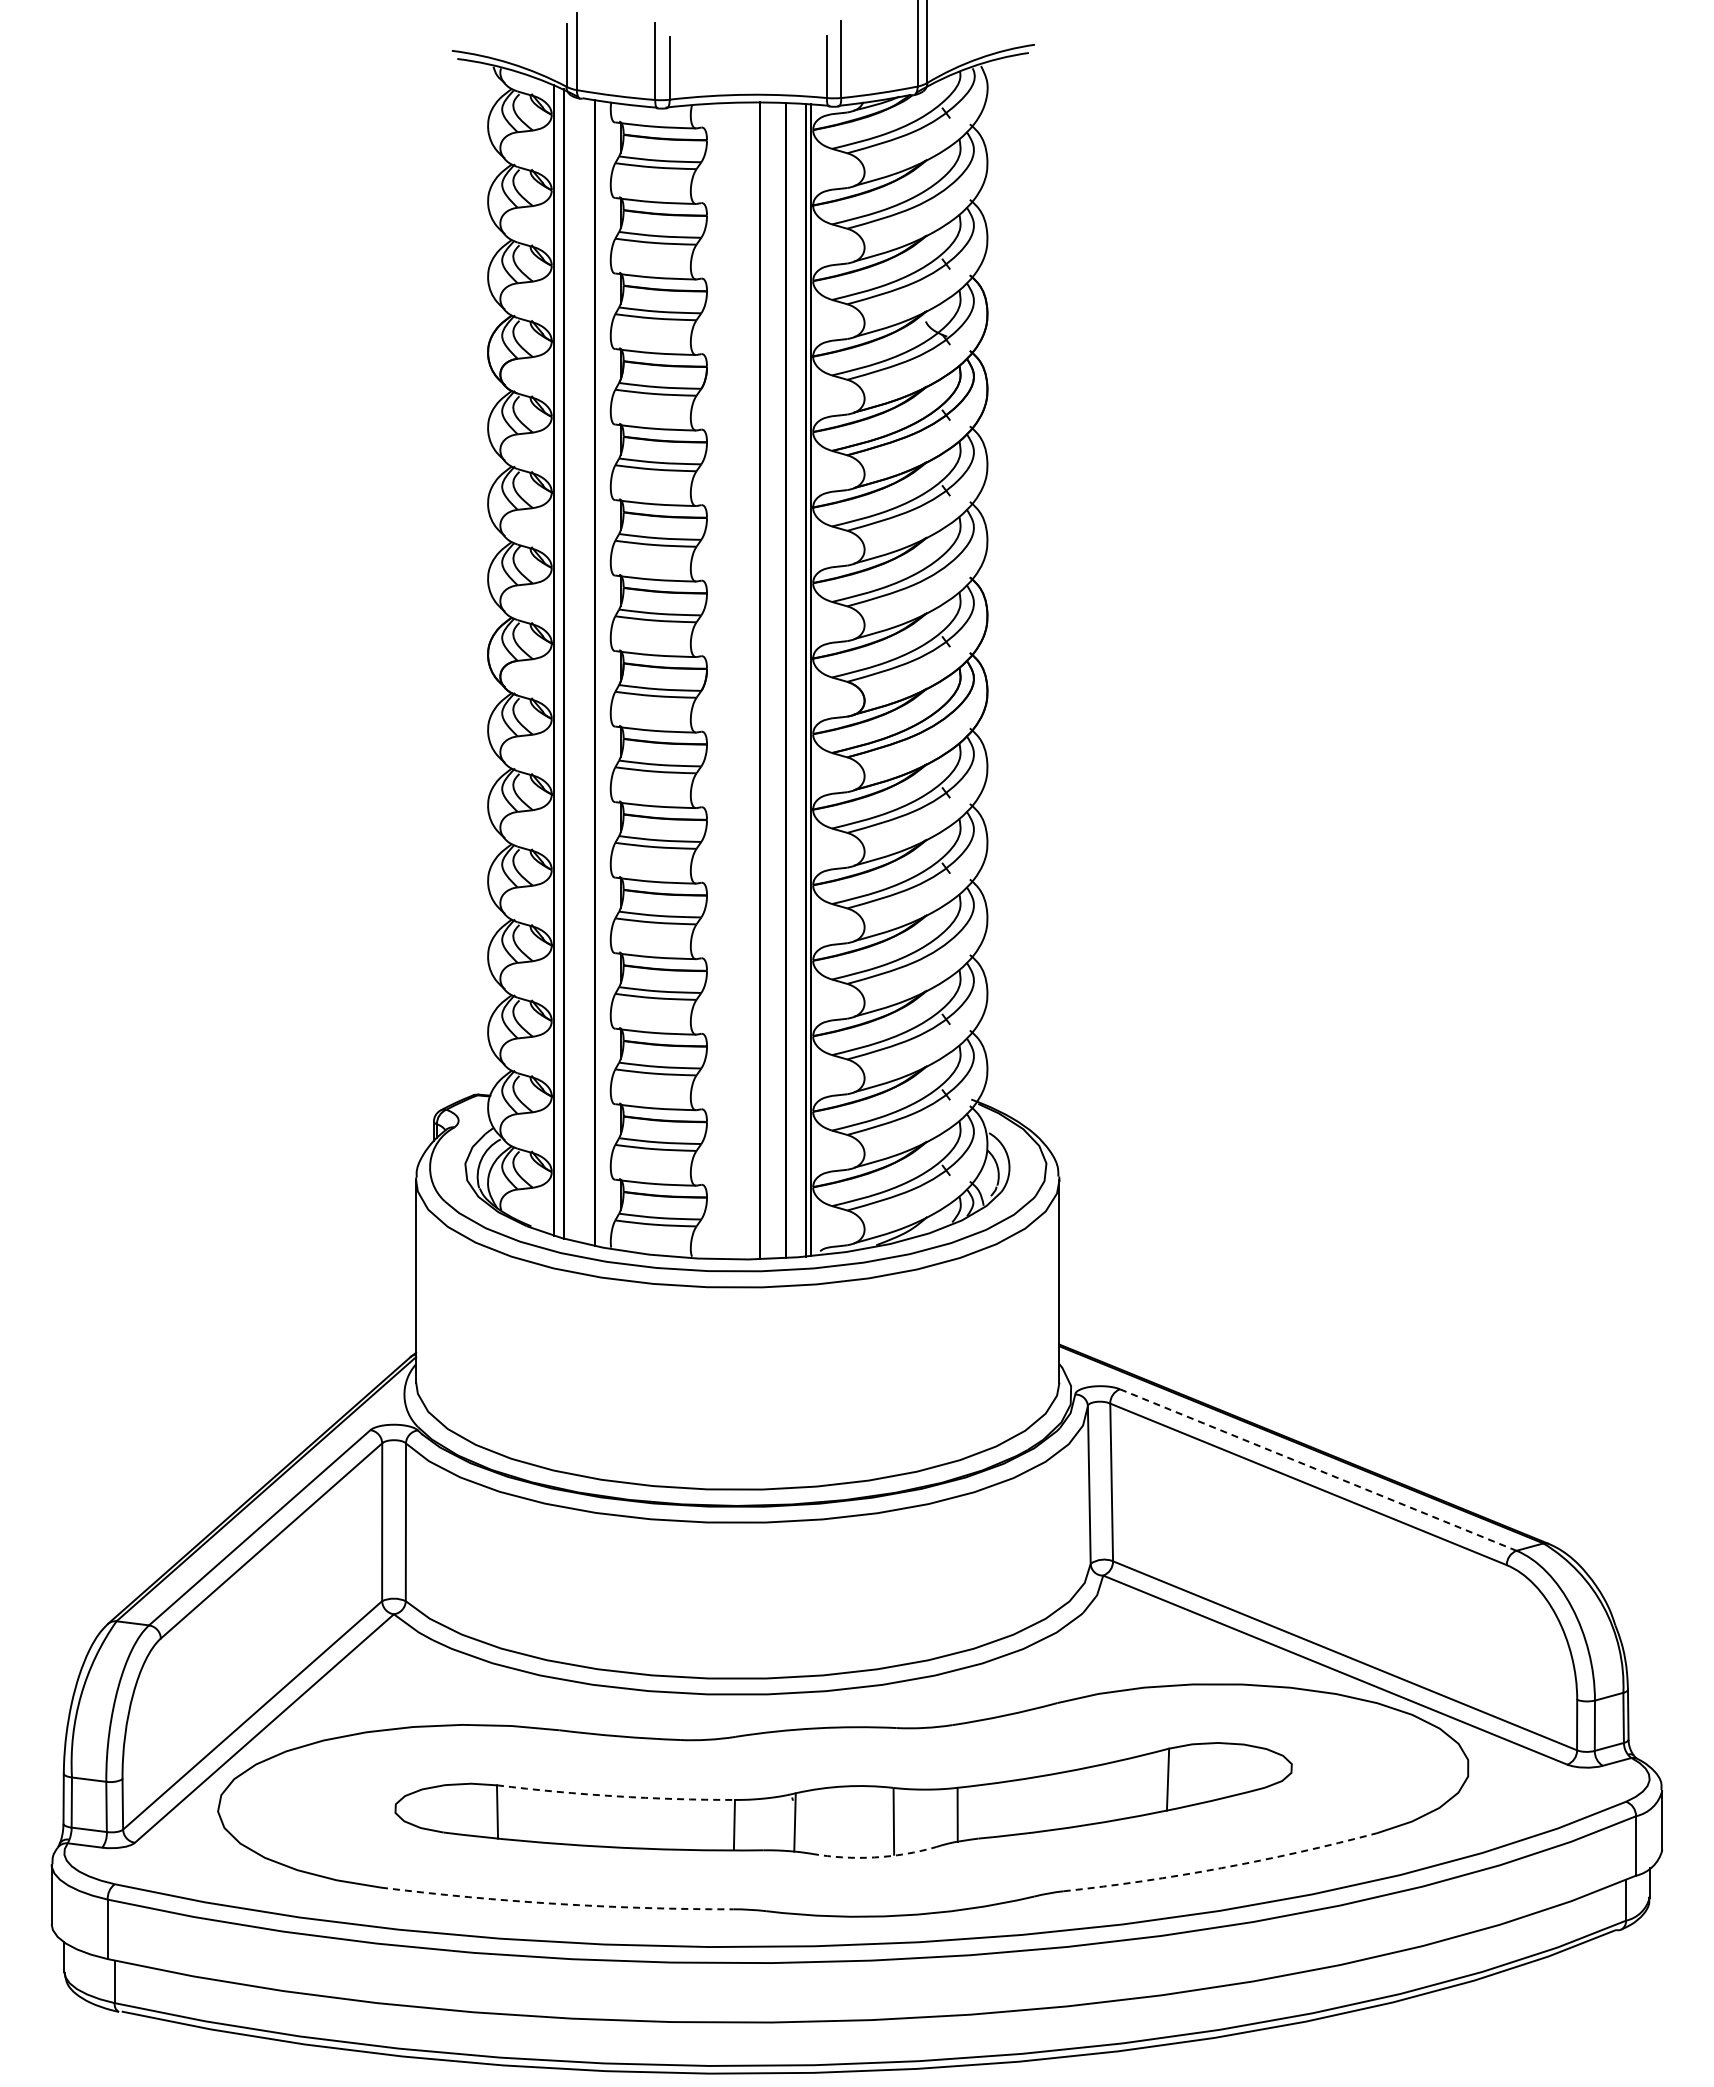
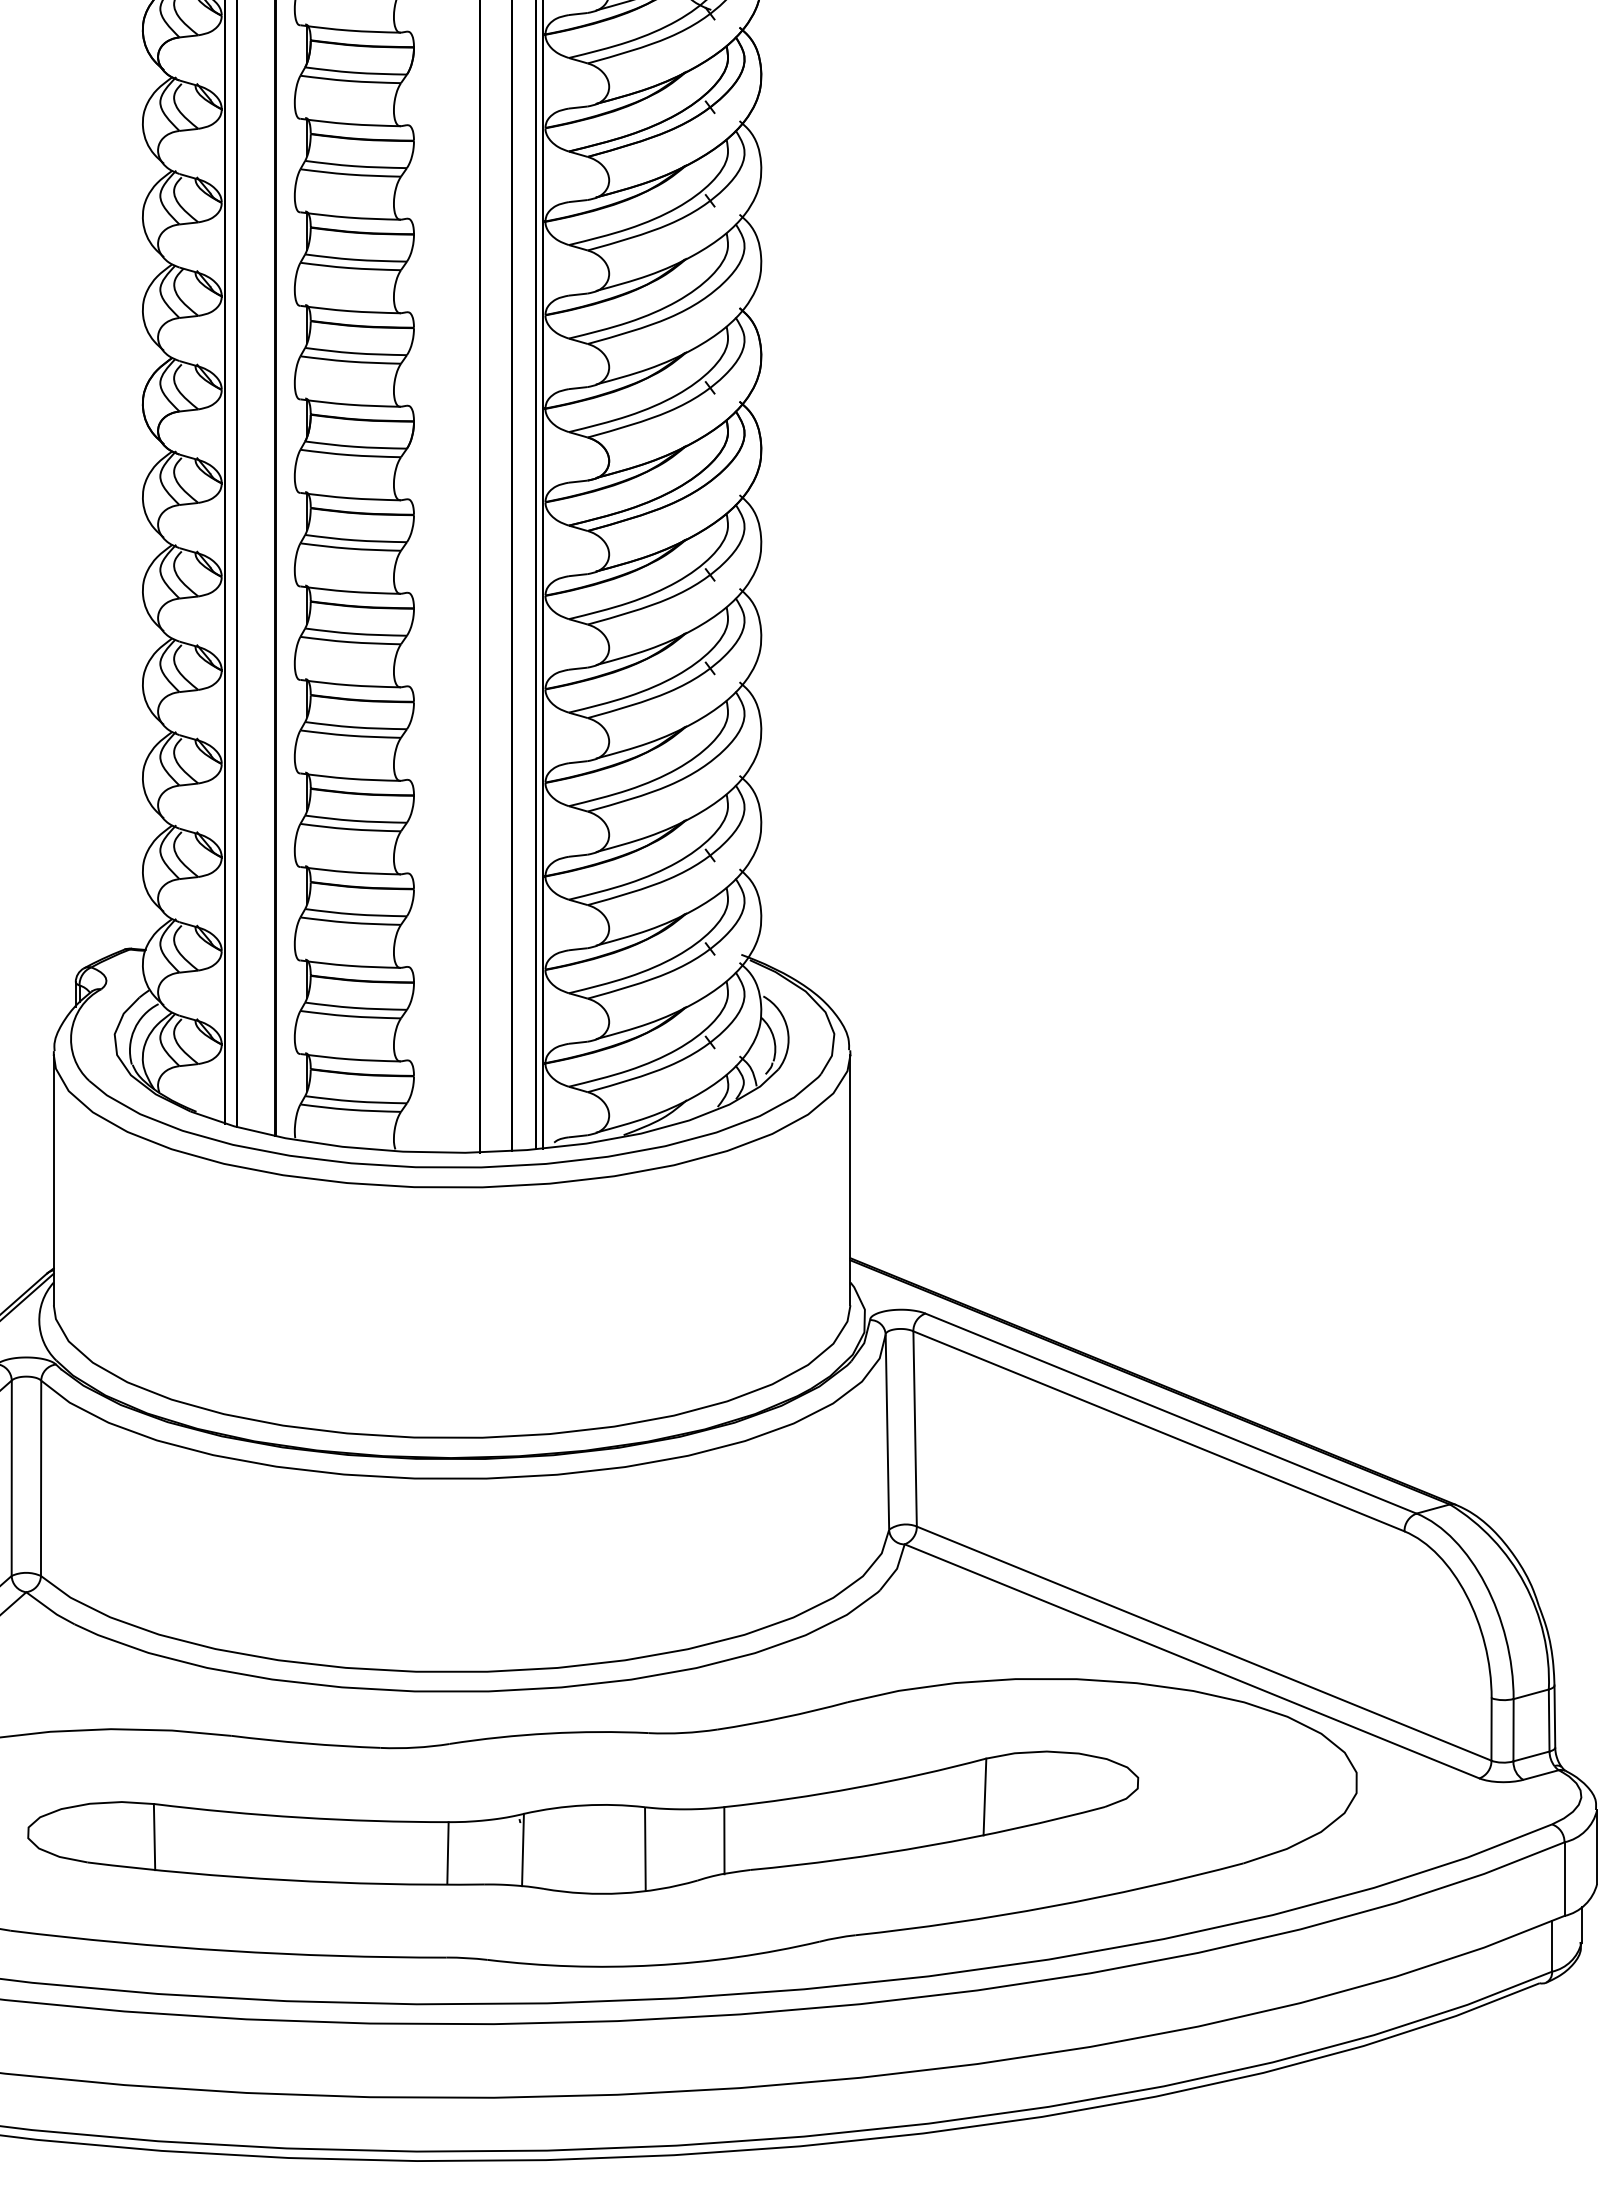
line: (1318, 1470) -> (1171, 1414), dashed -> solid
arc: (615, 1796) -> (300, 1817), dashed -> solid
arc: (874, 1857) -> (621, 1893), dashed -> solid
arc: (1221, 1868) -> (1051, 1907), dashed -> solid
arc: (556, 1903) -> (227, 1950), dashed -> solid

